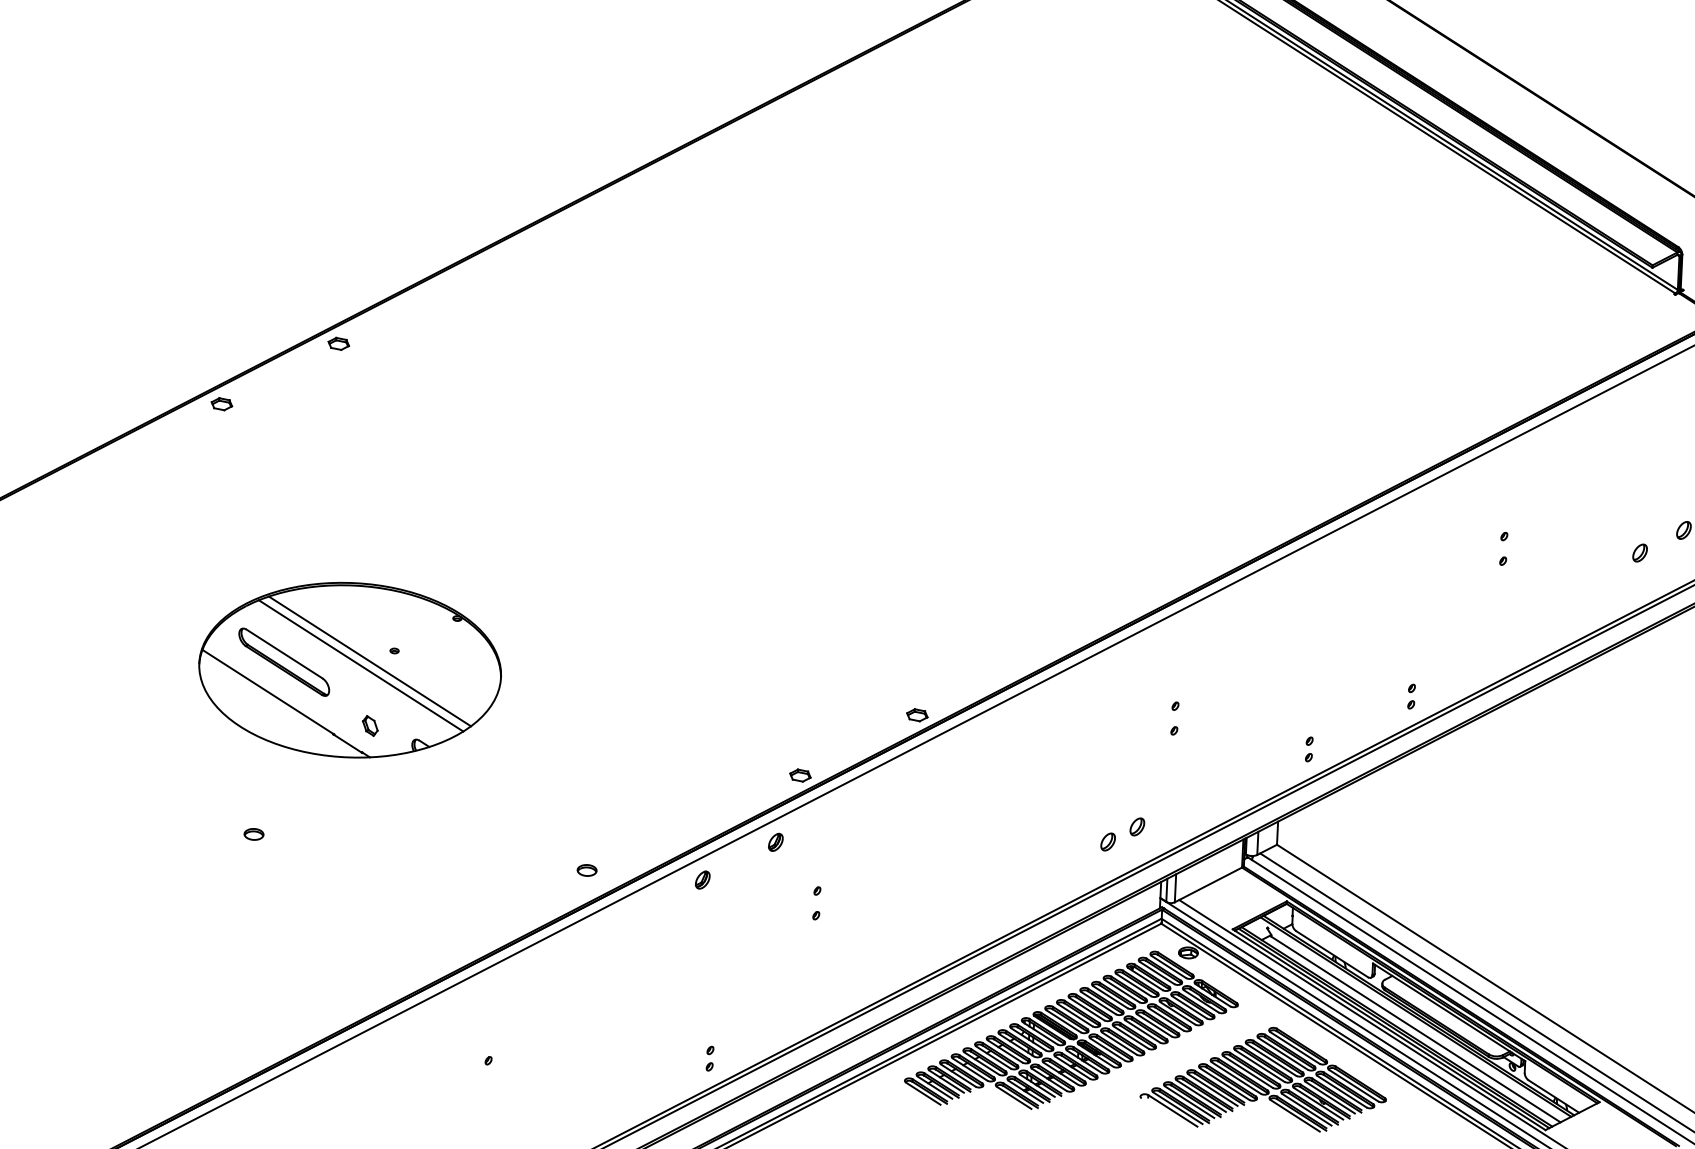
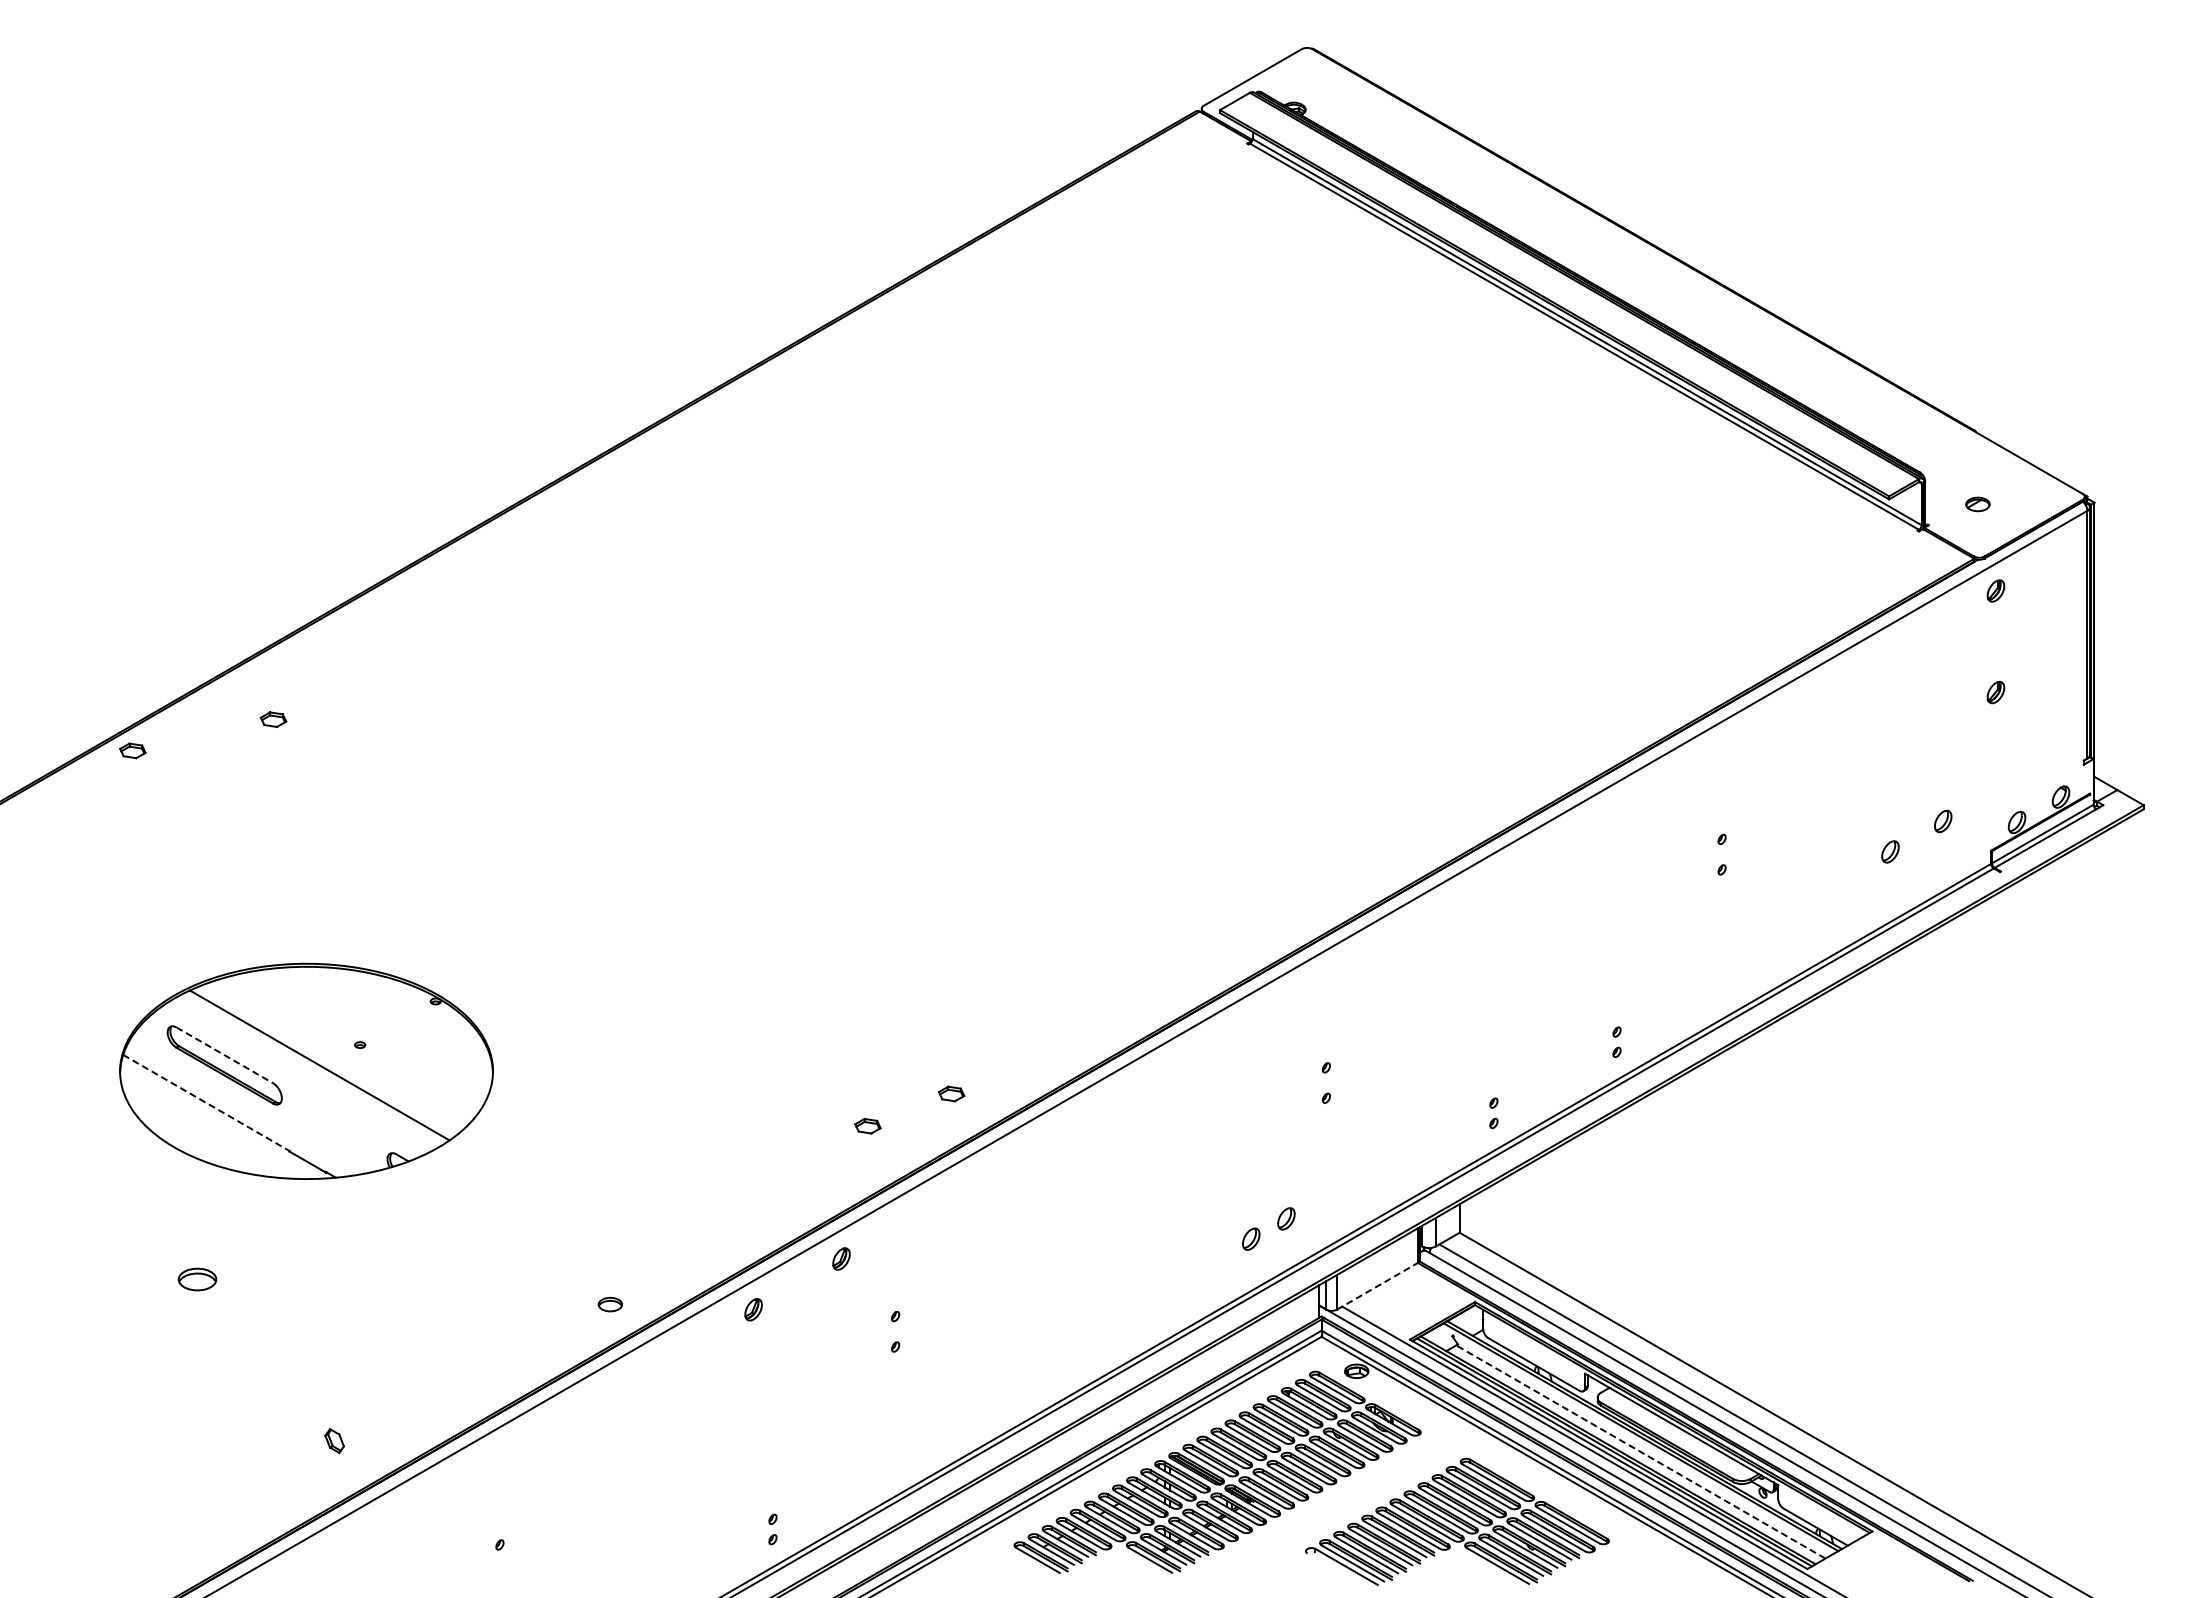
part: (338, 343) -> (273, 719), moved
line: (284, 654) -> (224, 1055), solid -> dashed
line: (370, 661) -> (330, 1059), removed
line: (268, 692) -> (206, 1103), solid -> dashed
part: (917, 714) -> (951, 1093), moved
part: (370, 726) -> (334, 1441), moved
part: (800, 775) -> (867, 1125), moved
part: (254, 834) -> (197, 1279), size x1.6
line: (1208, 885) -> (1377, 1286), solid -> dashed
line: (1415, 1029) -> (1641, 1452), solid -> dashed

